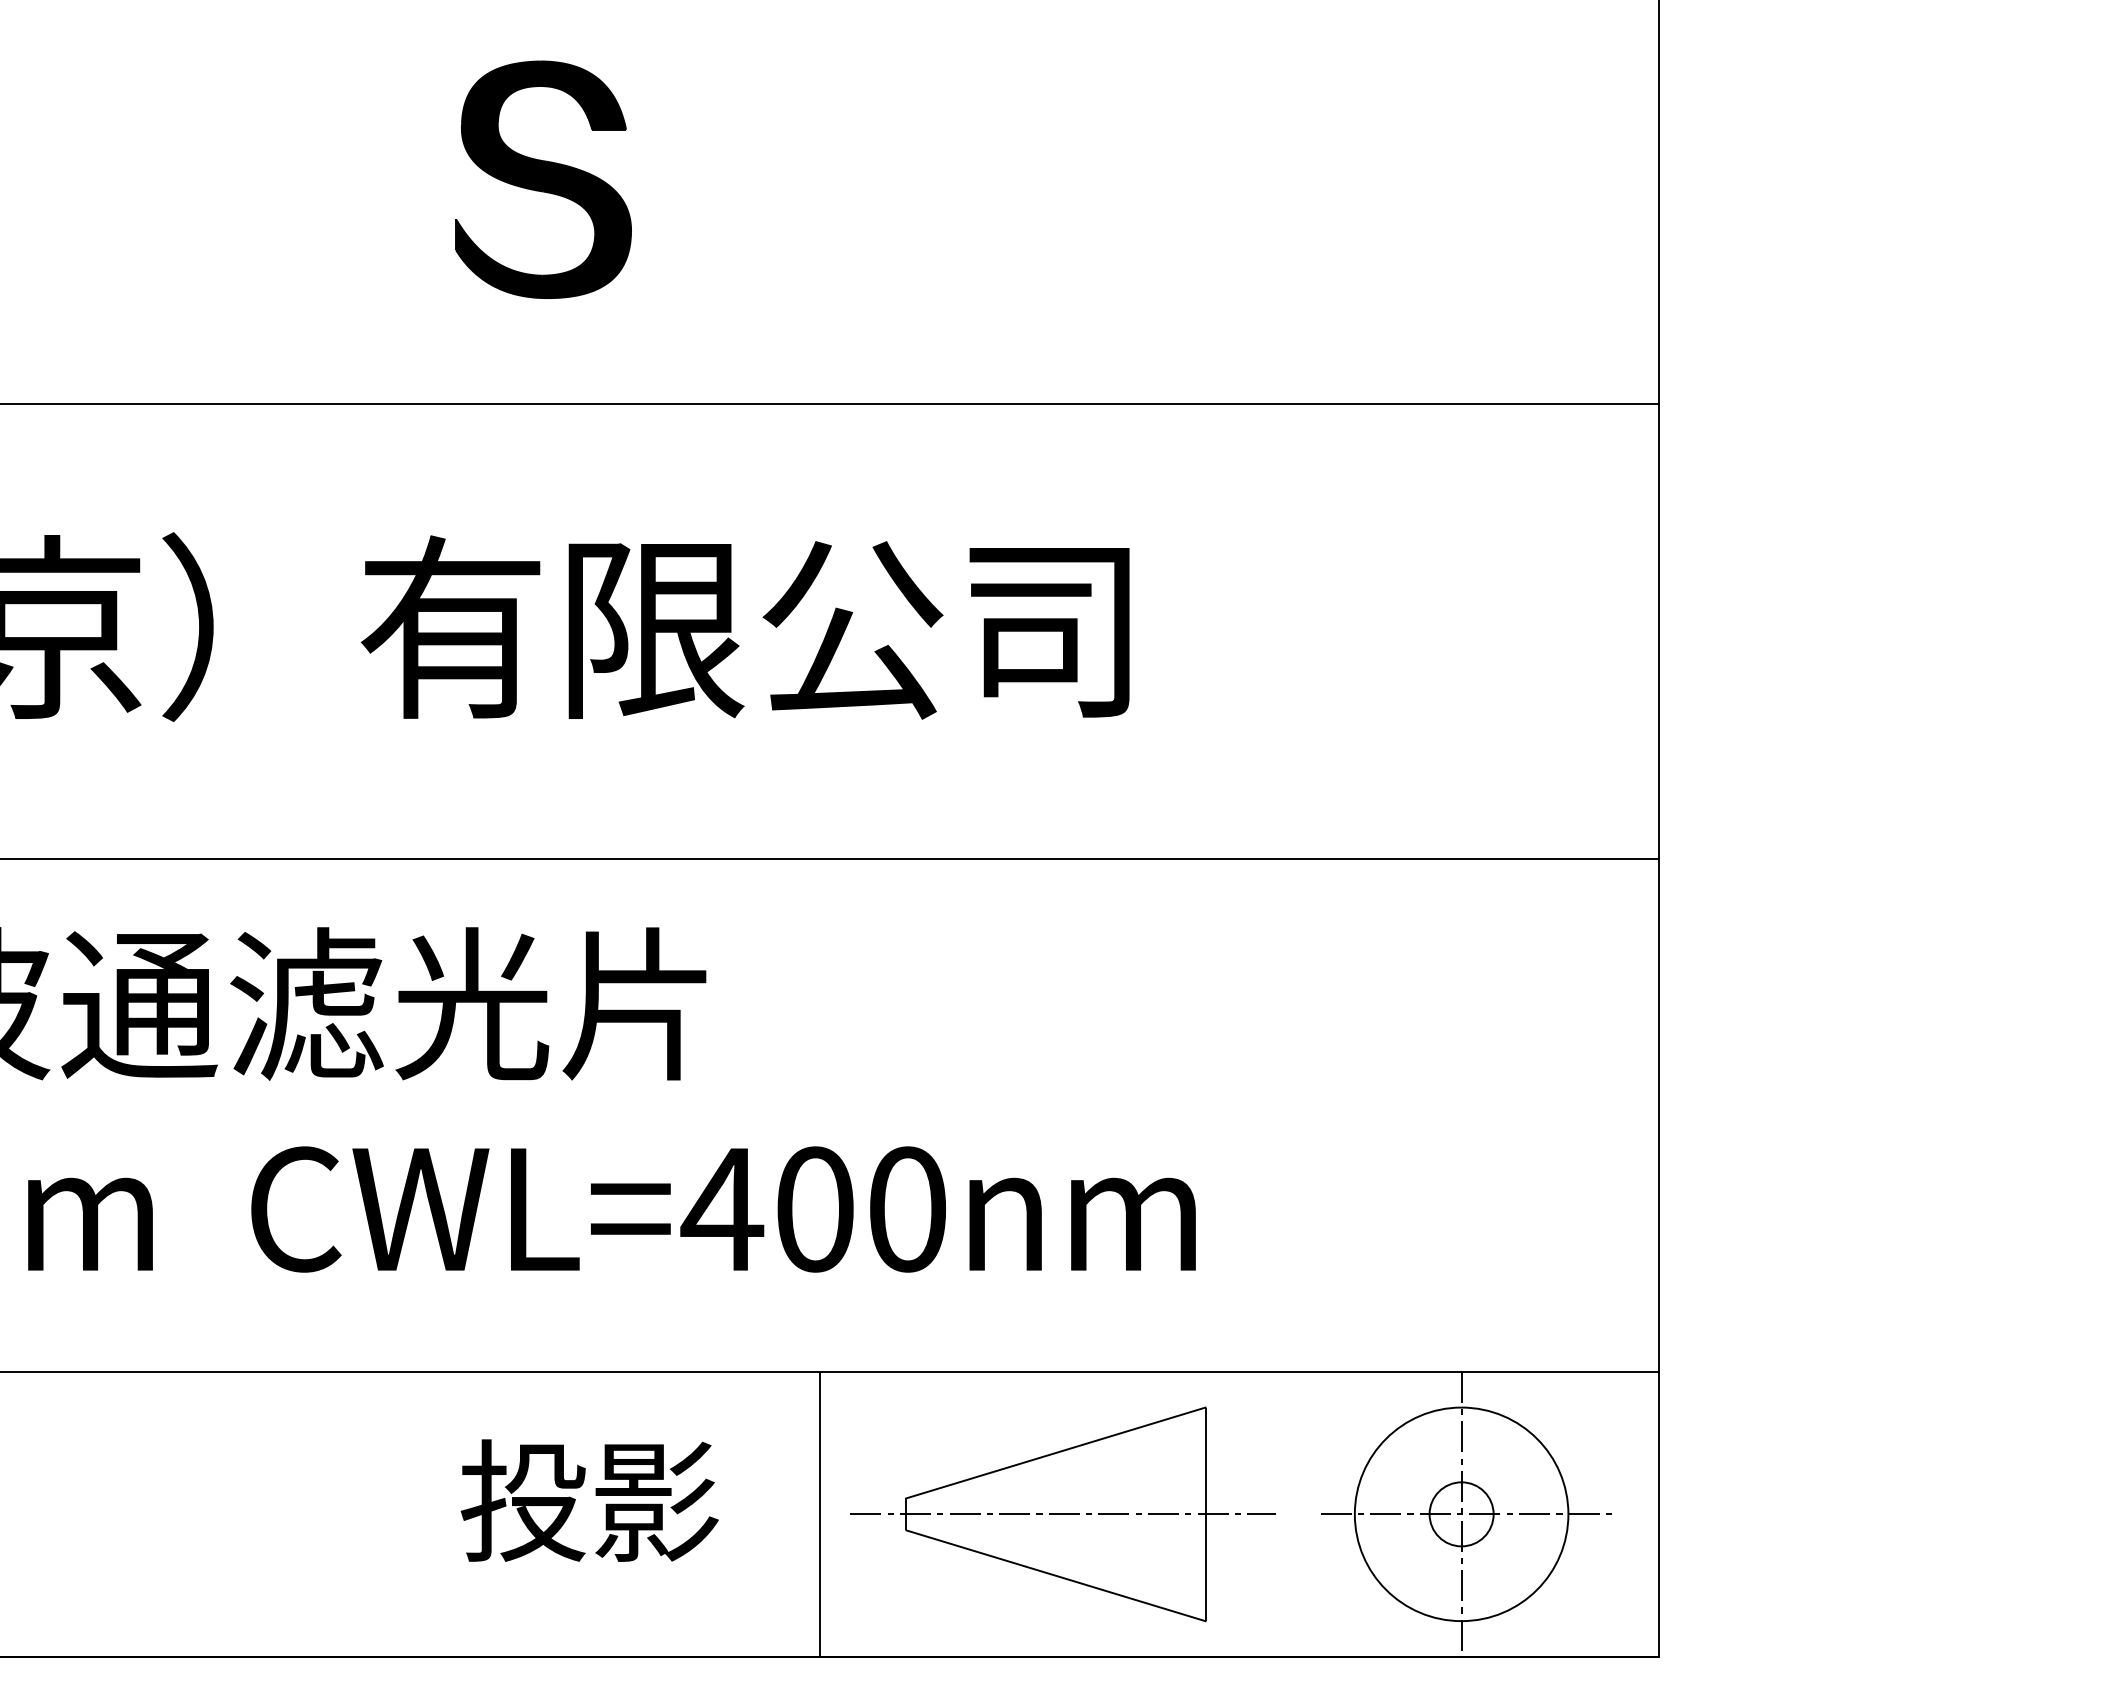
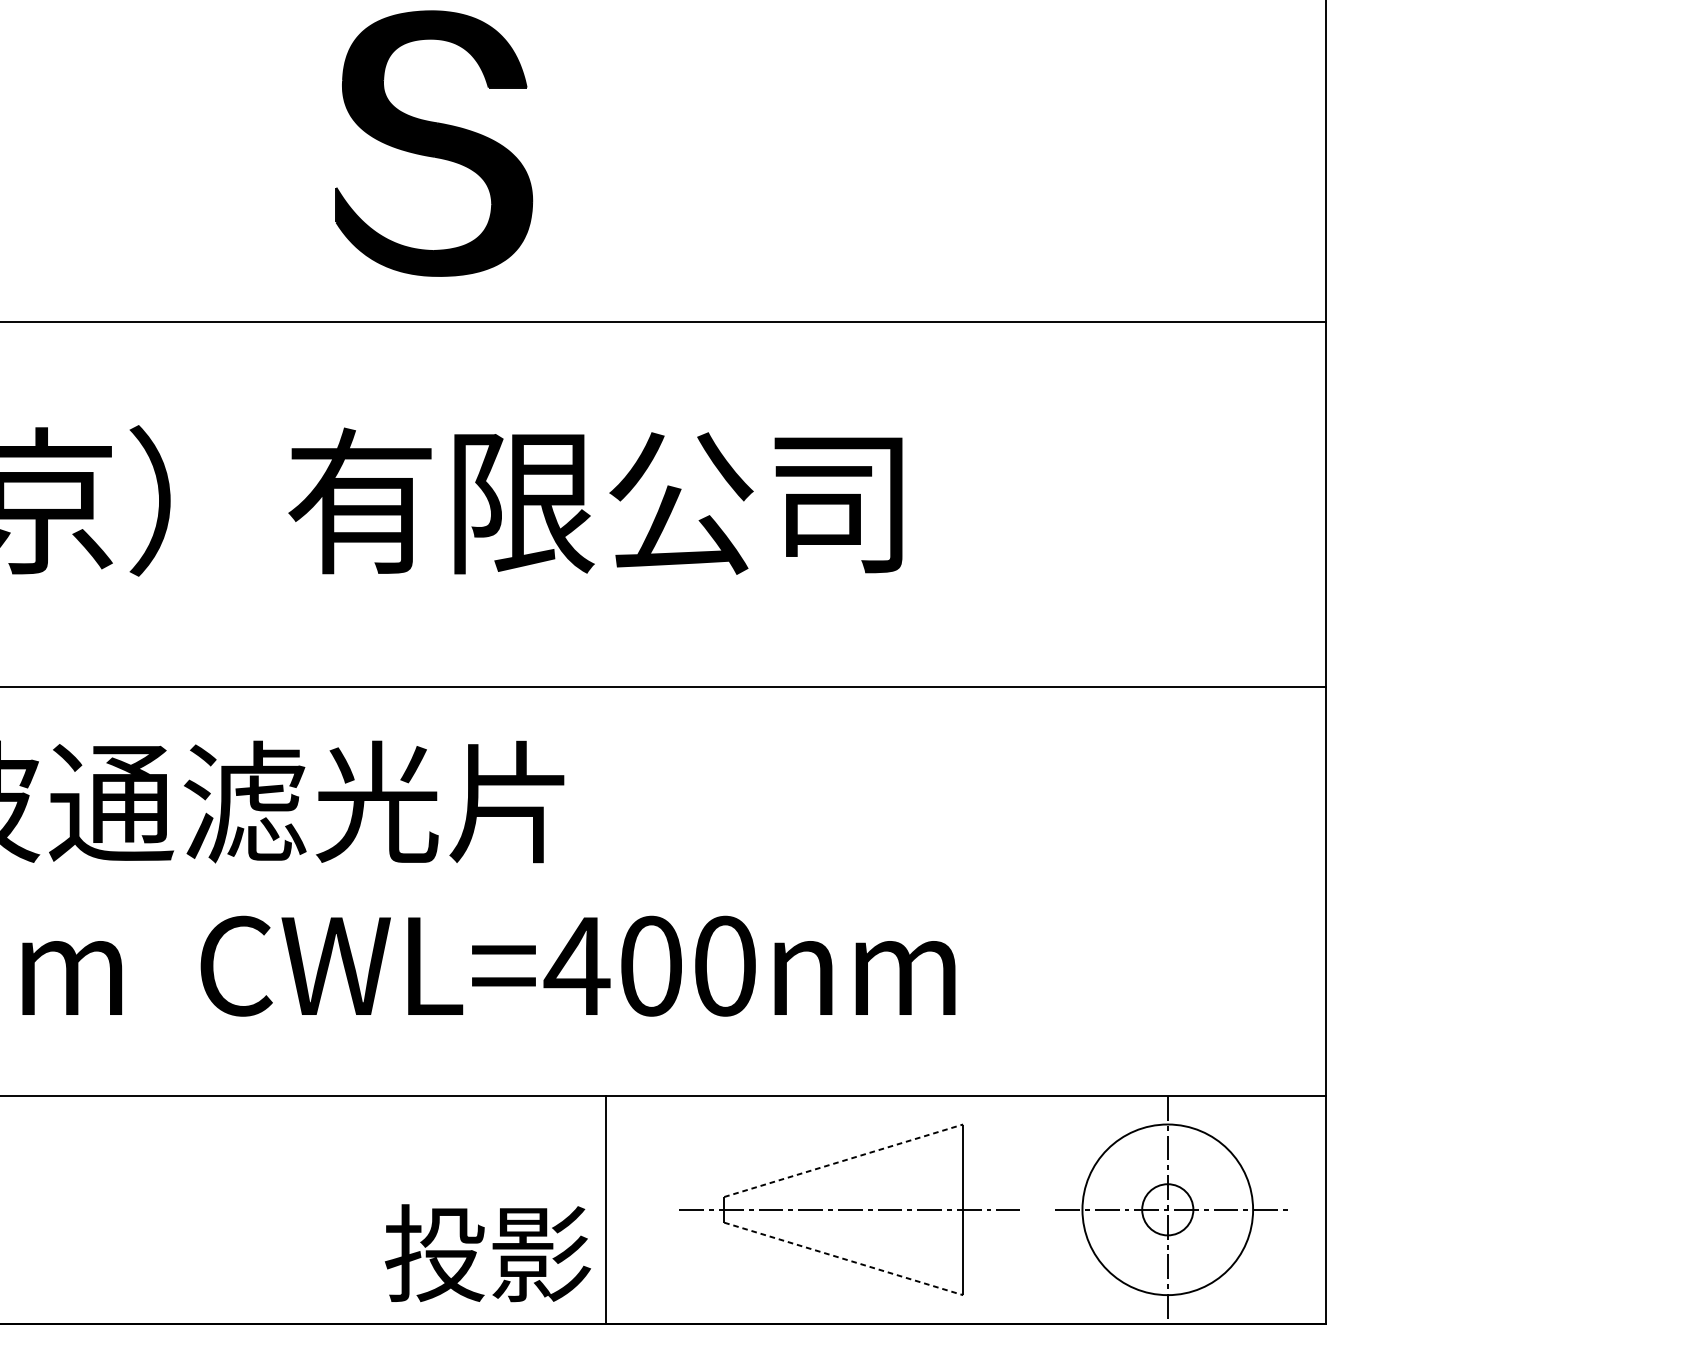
part: (543, 179) -> (434, 143), size x1.4
line: (1056, 1452) -> (844, 1160), solid -> dashed
text: (589, 1500) -> (487, 1253), moved
line: (820, 1513) -> (605, 1209), moved
line: (1056, 1575) -> (844, 1258), solid -> dashed

